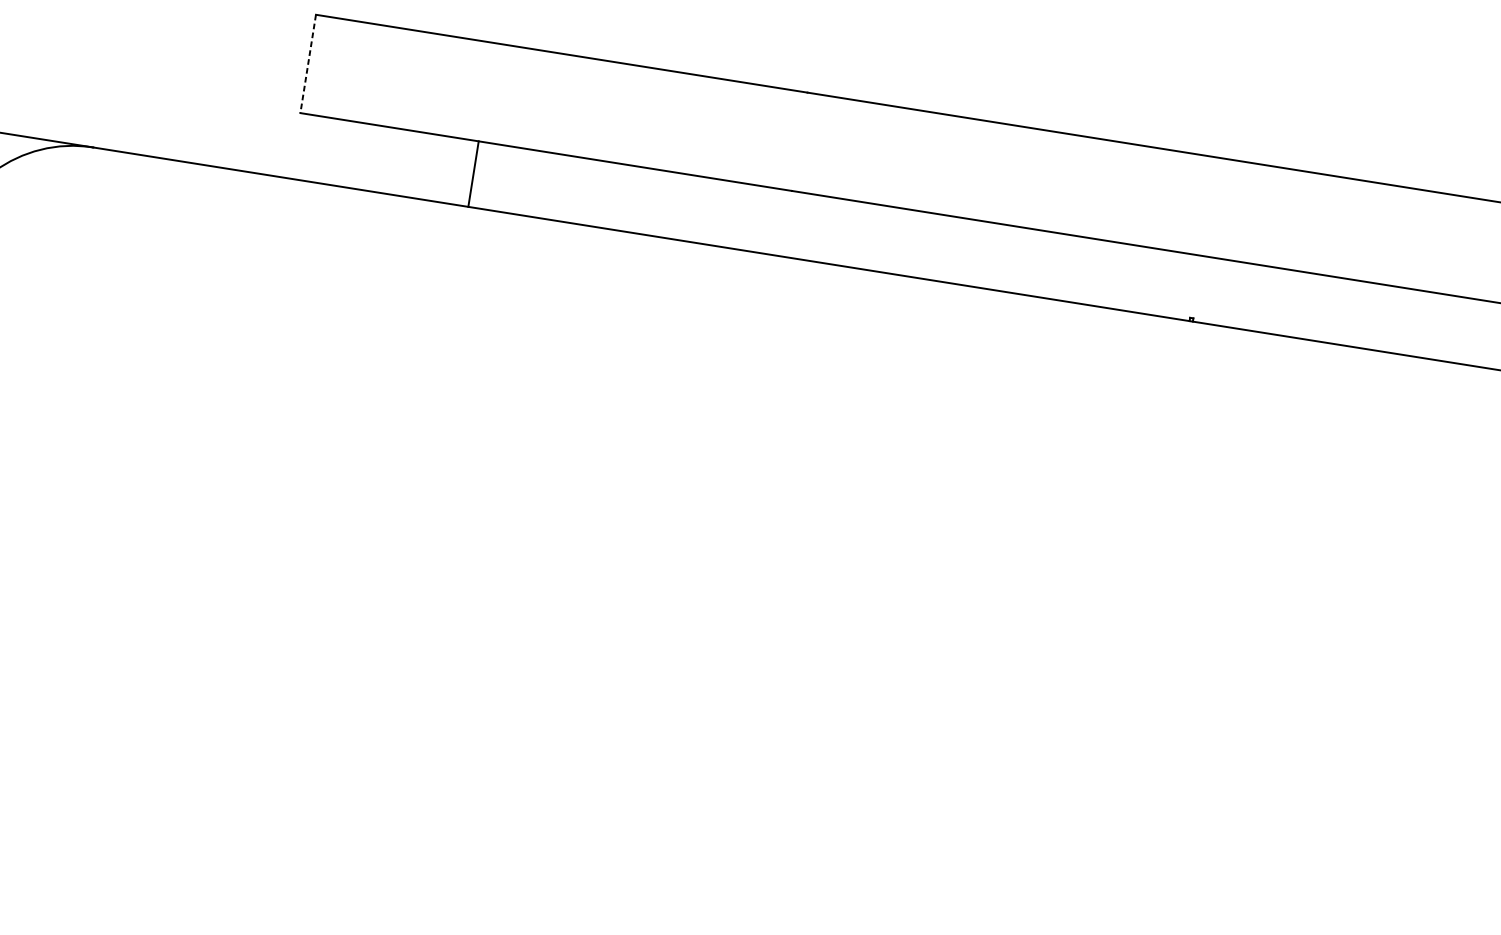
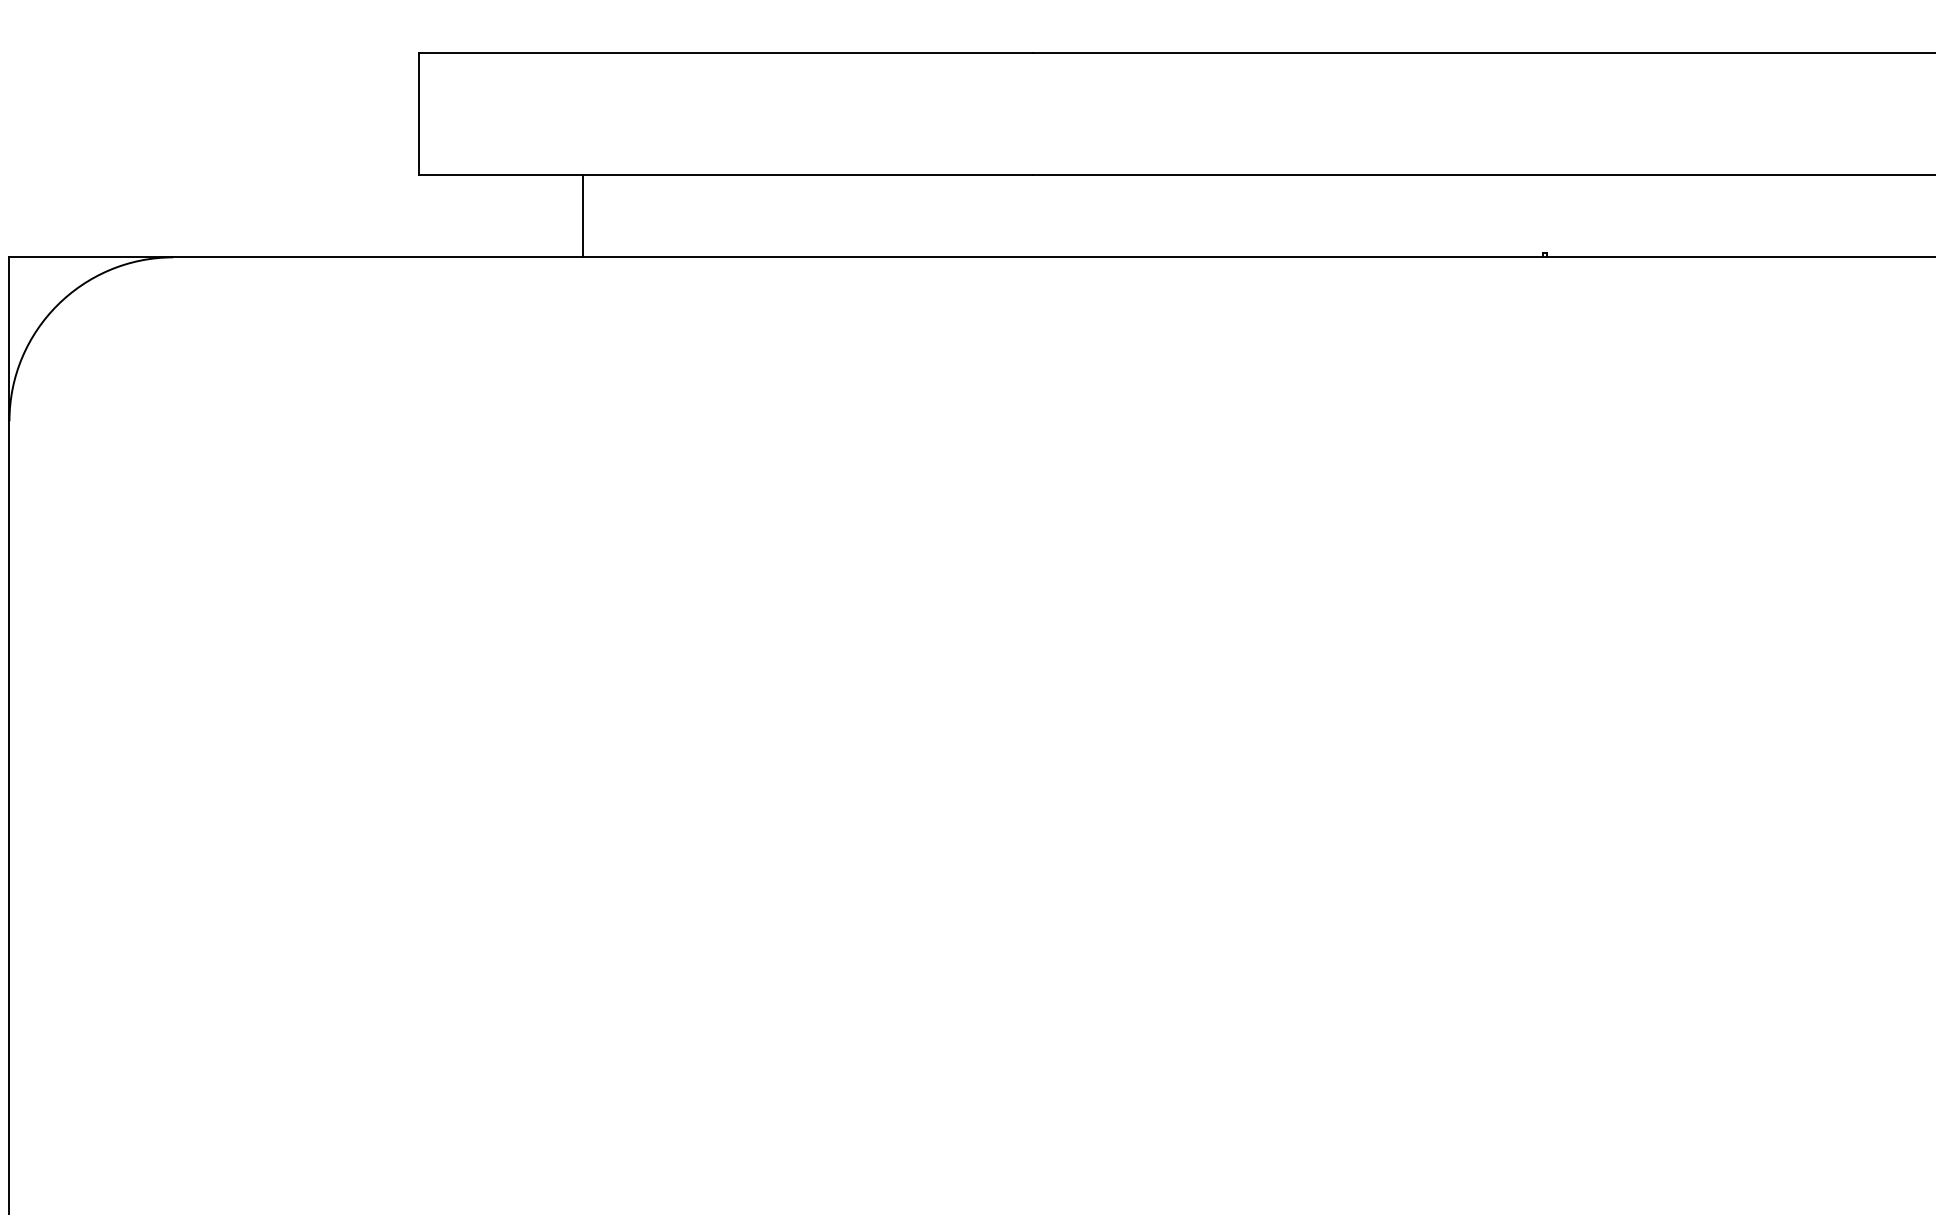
line: (307, 64) -> (418, 114), dashed -> solid
line: (473, 174) -> (582, 216), moved

